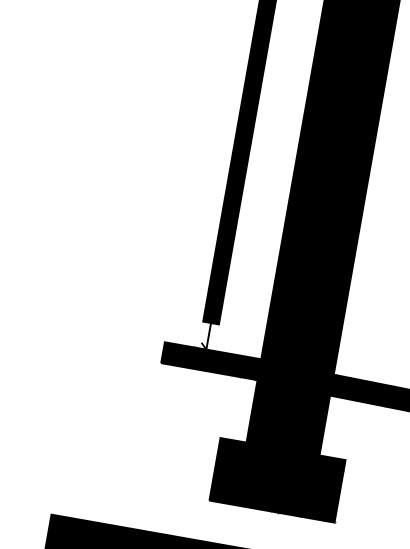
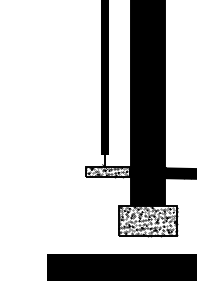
fill: (209, 359) -> (107, 171), removed
fill: (276, 478) -> (147, 220), removed

